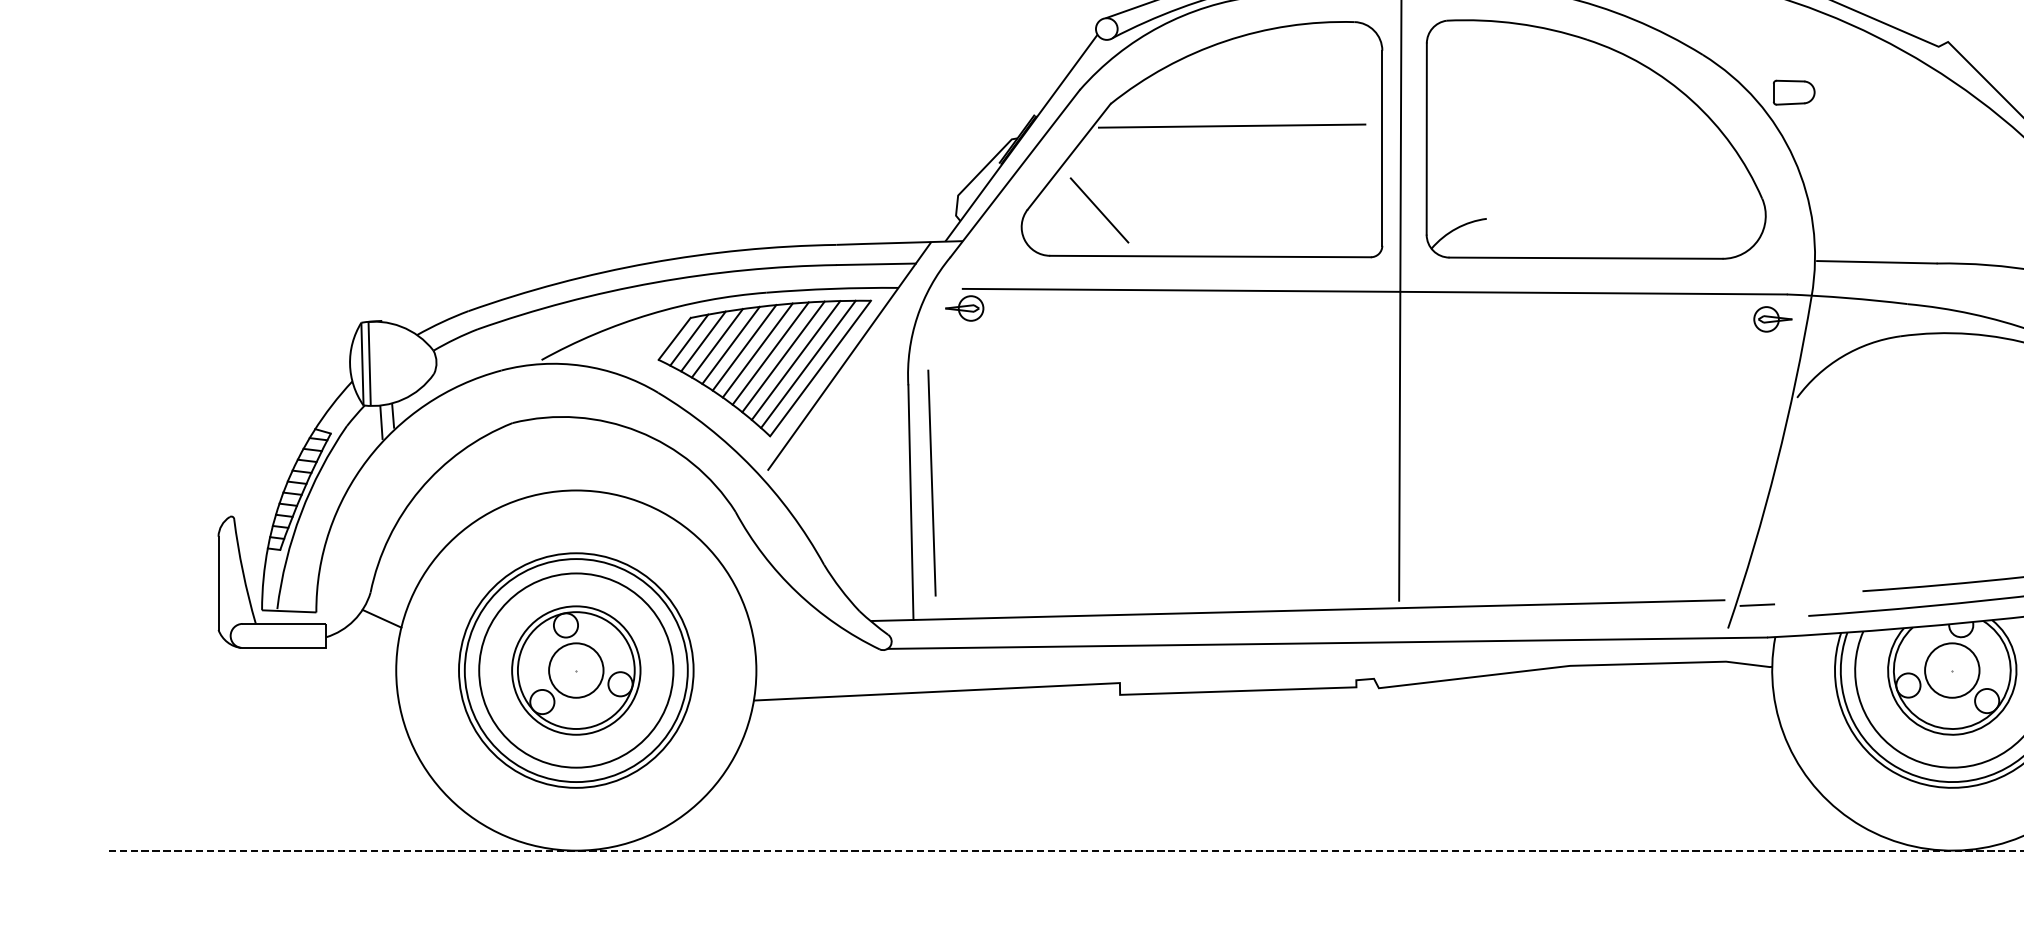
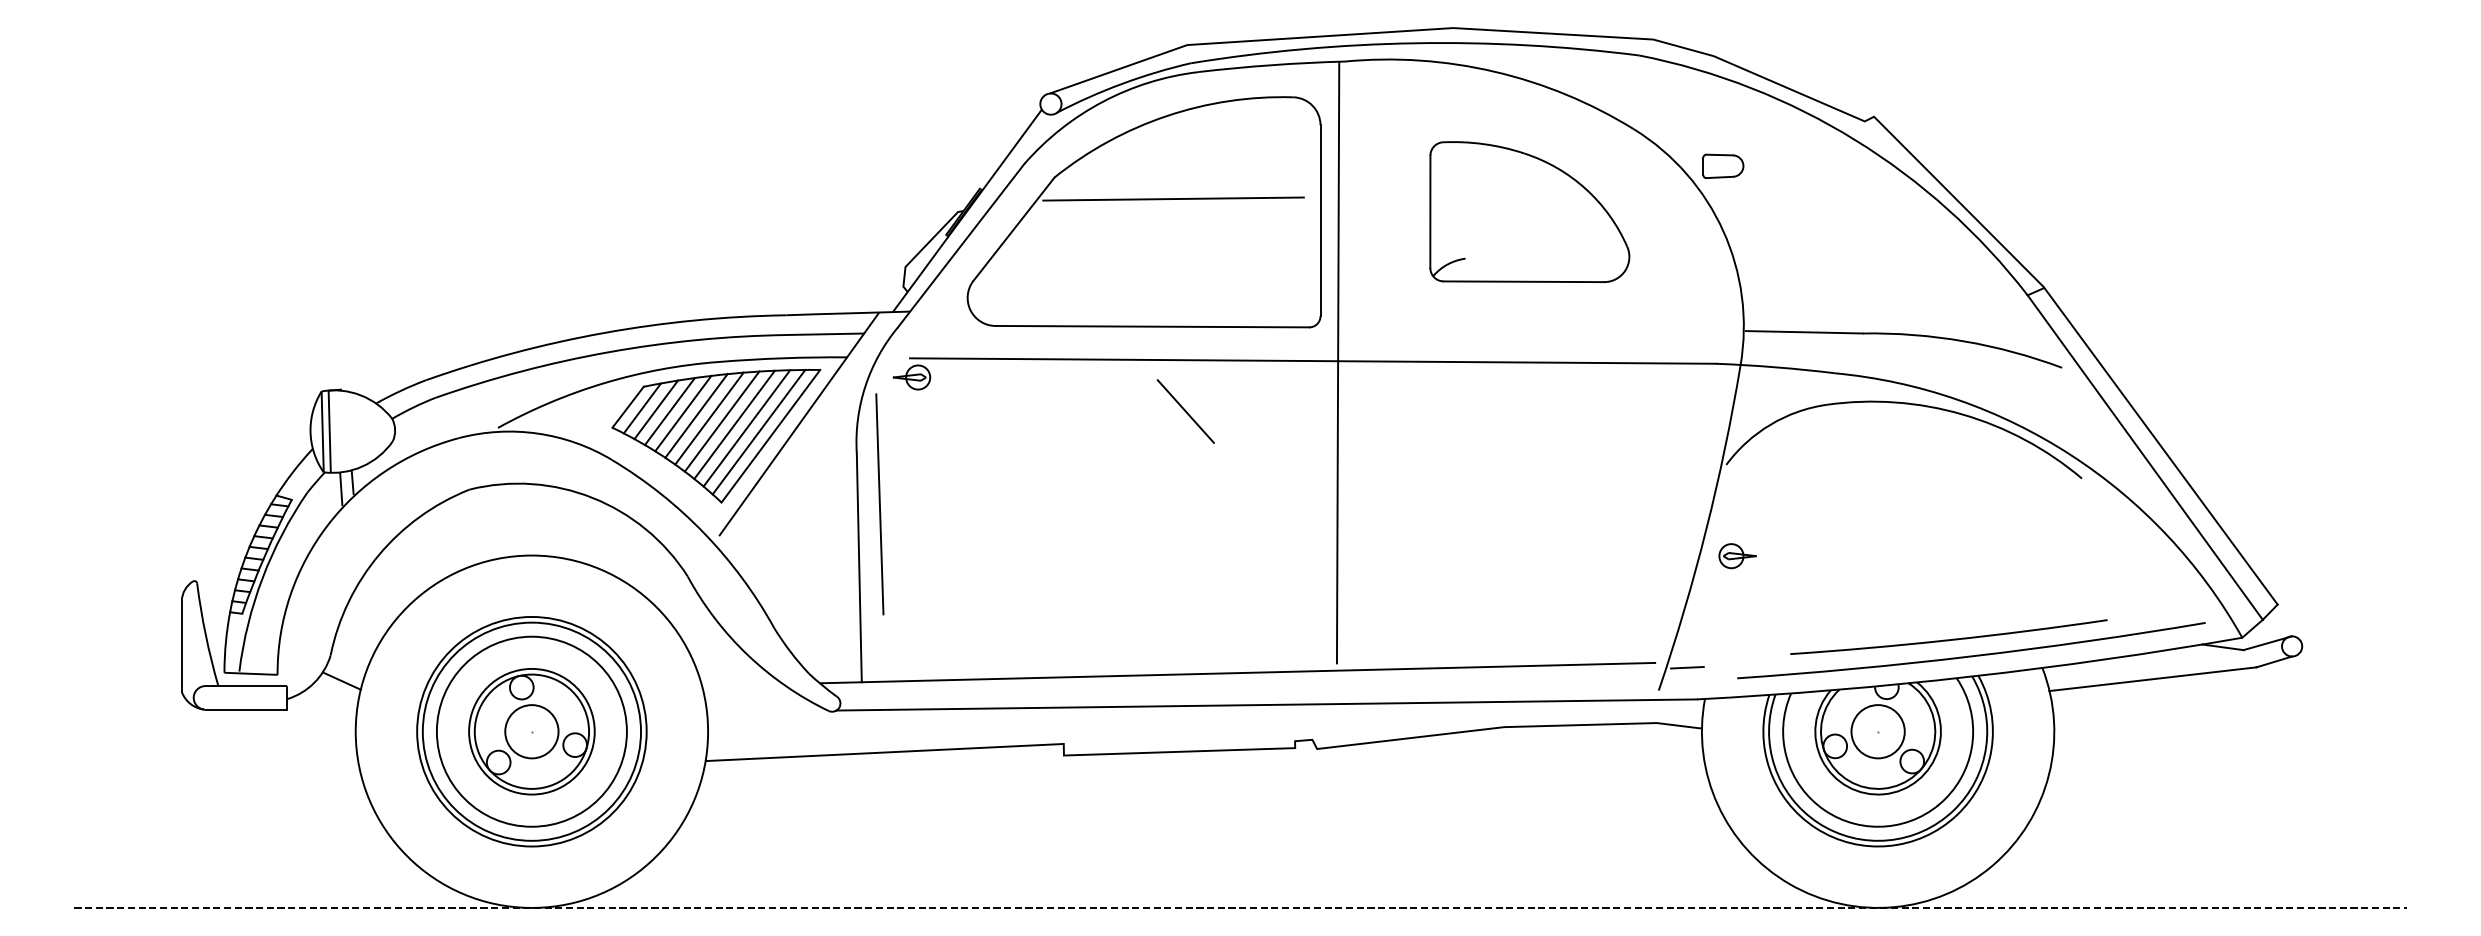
part: (1595, 138) -> (1529, 211), size x0.6
line: (1099, 210) -> (1185, 411), moved
part: (1772, 319) -> (1737, 556), moved
line: (931, 483) -> (879, 504), moved

